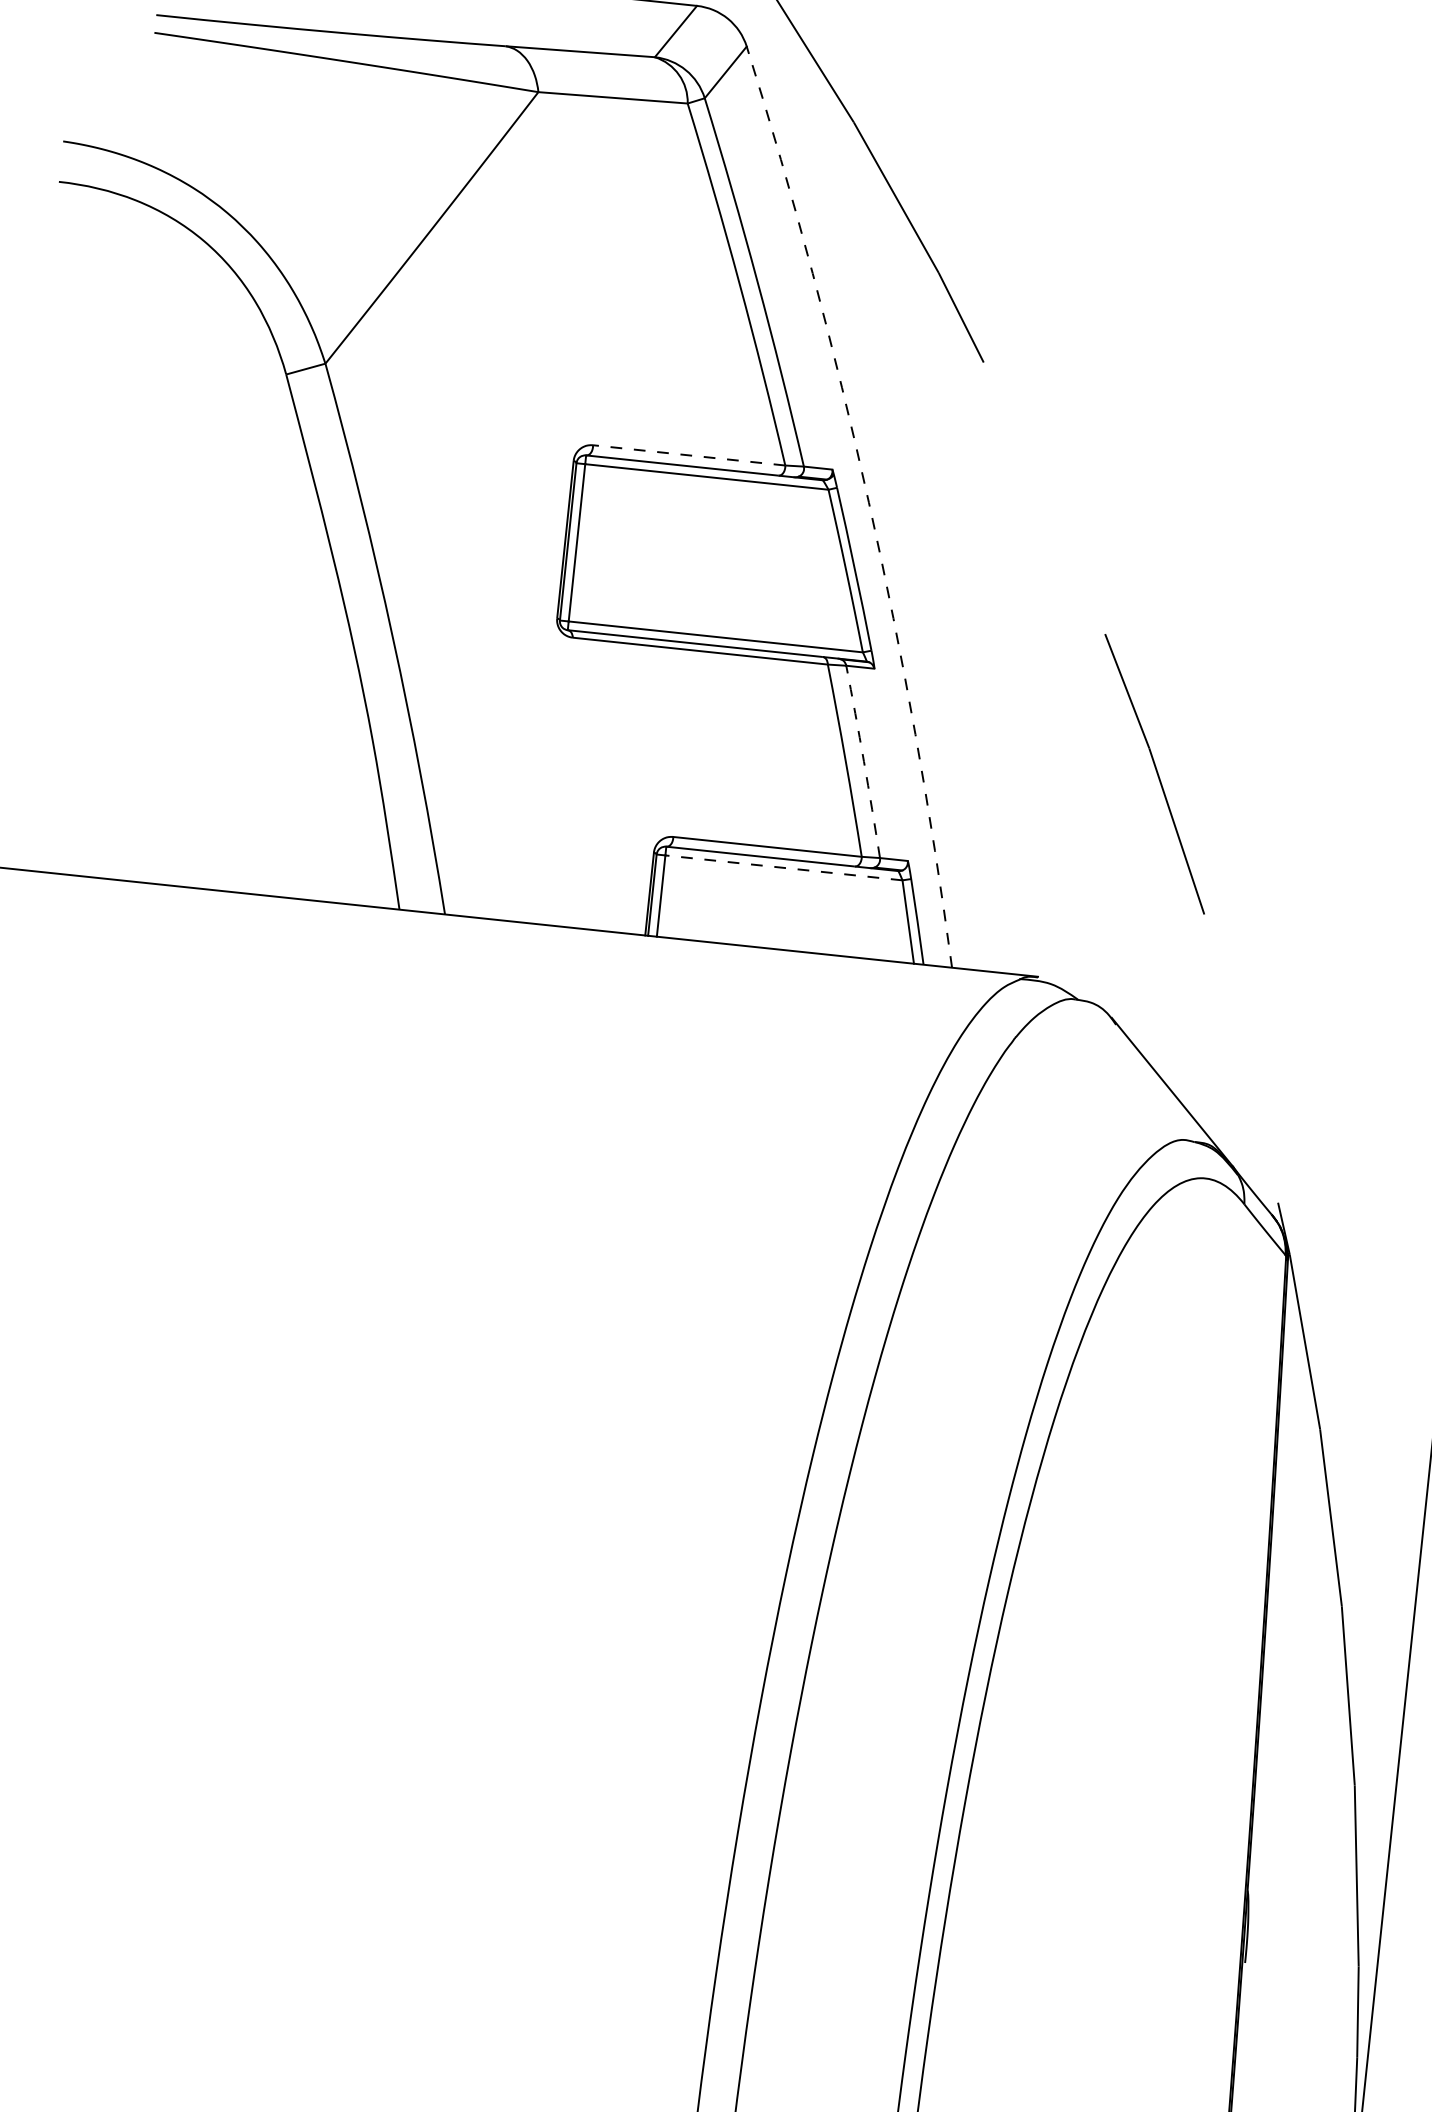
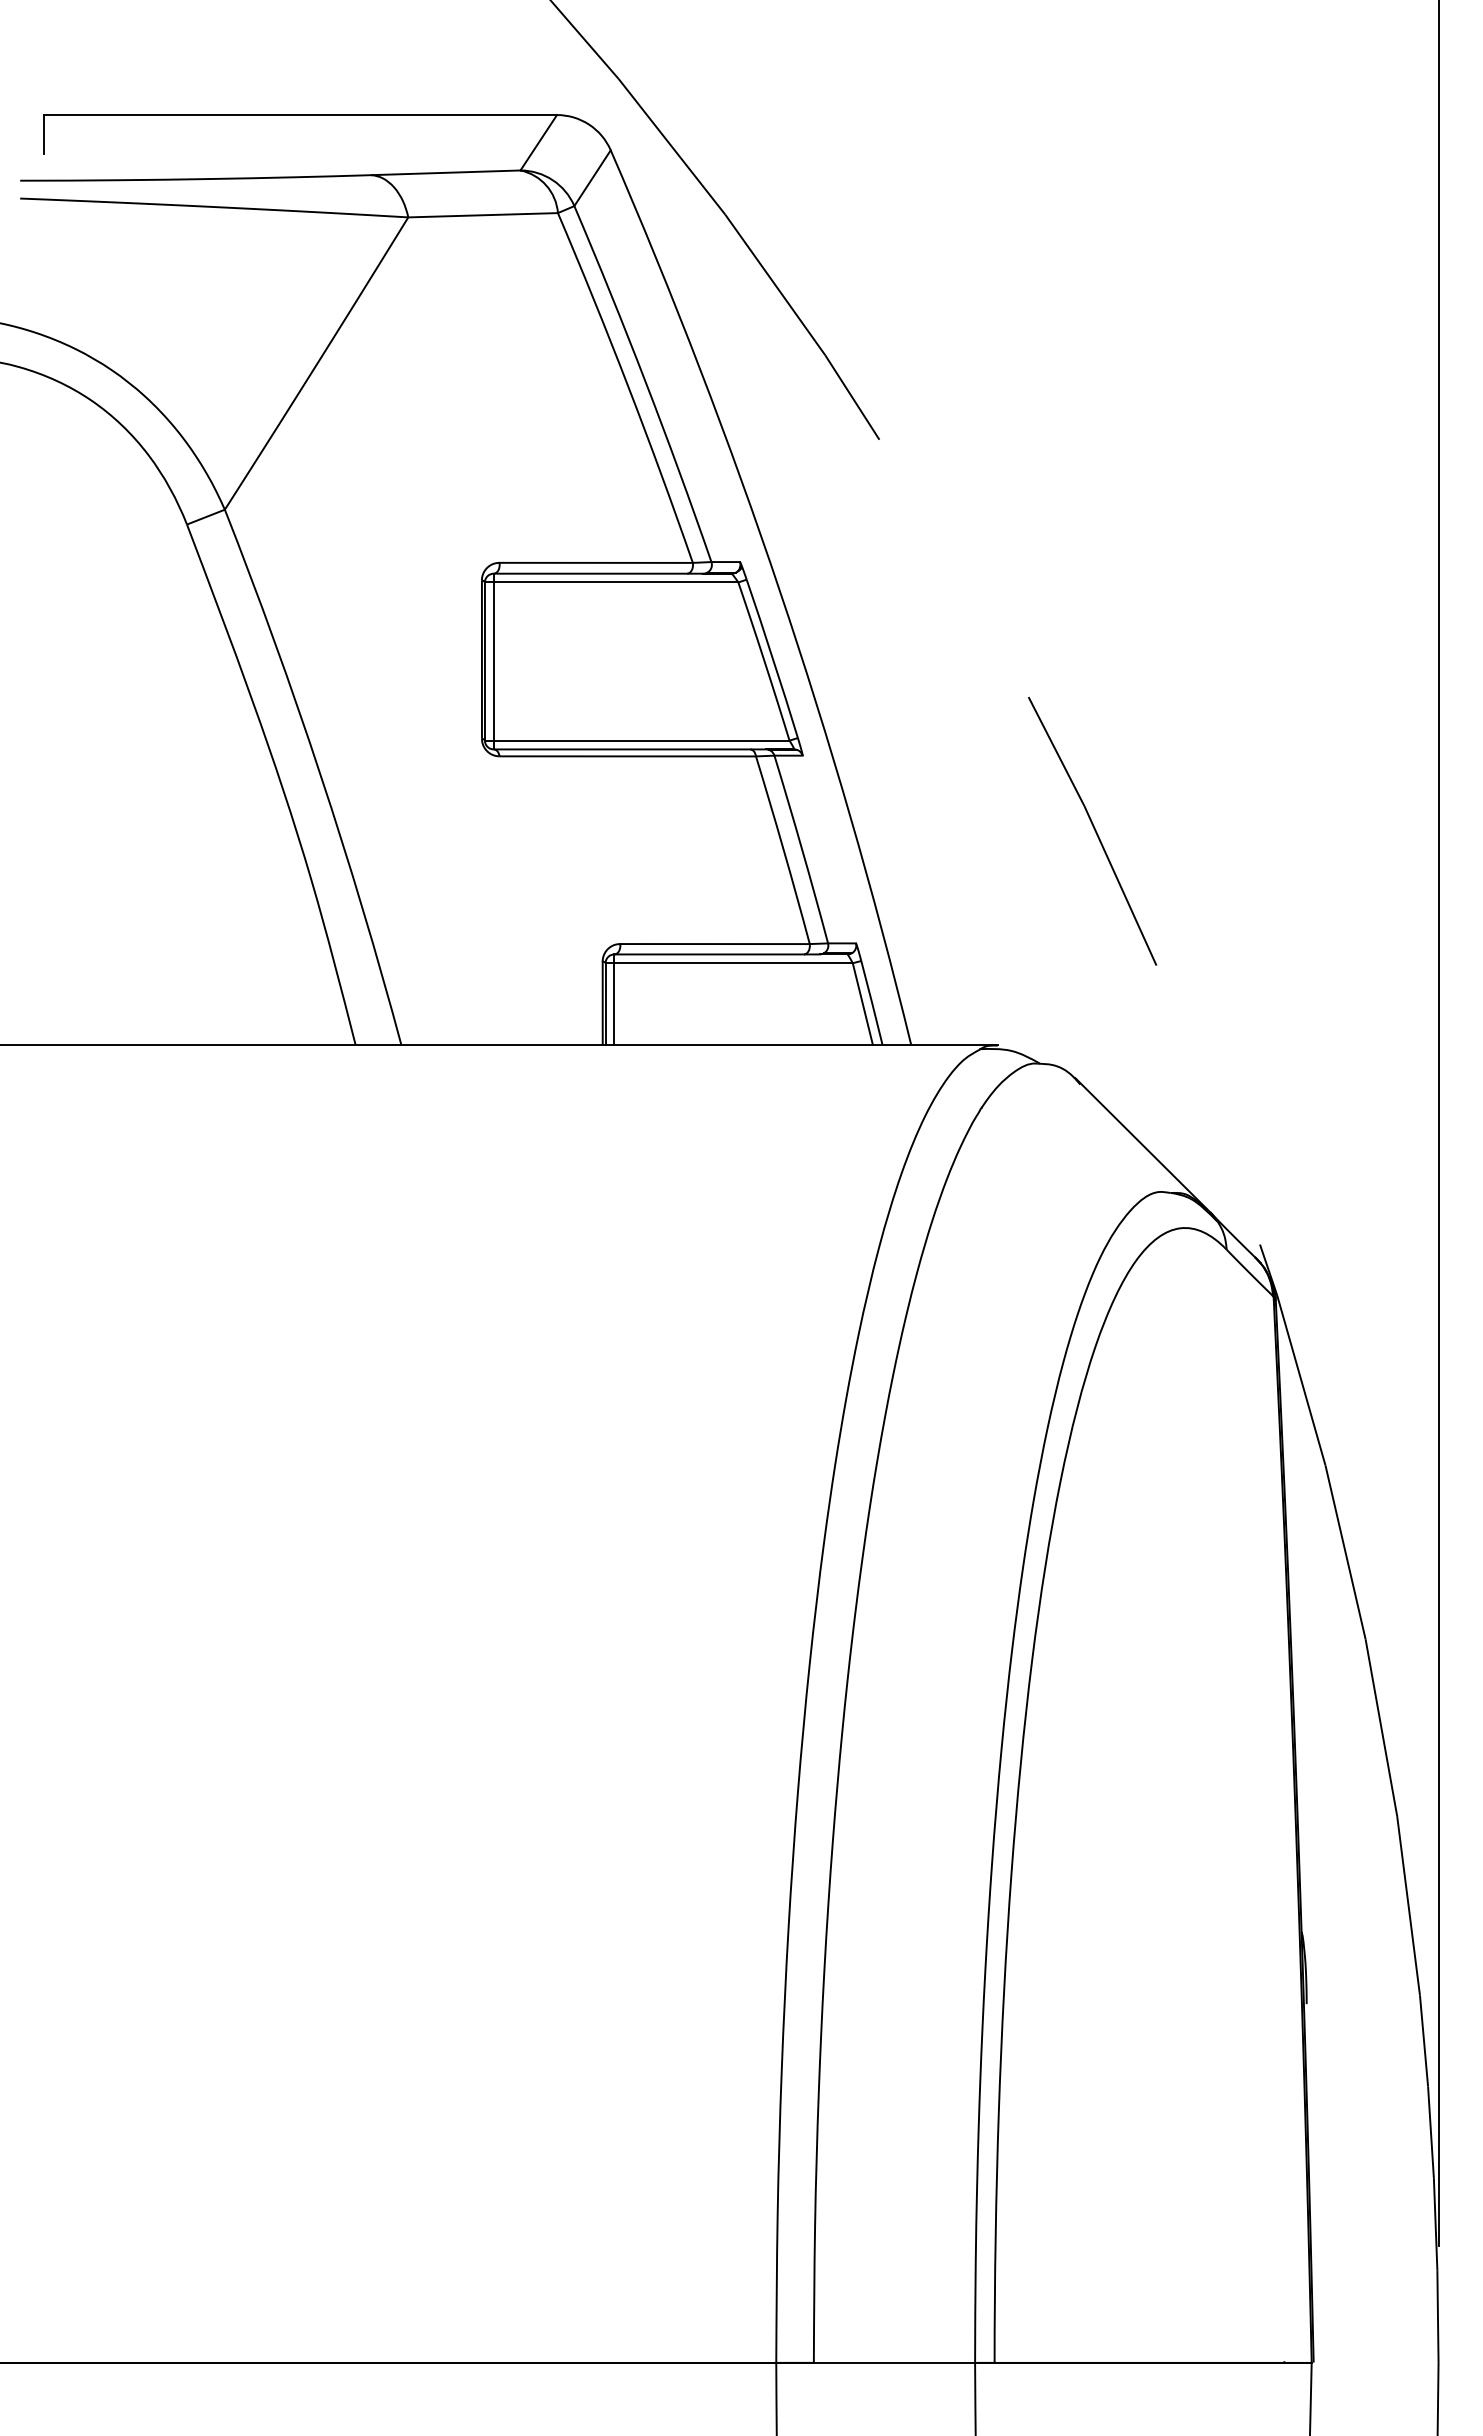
line: (689, 455) -> (596, 562), dashed -> solid
arc: (868, 503) -> (779, 591), dashed -> solid
arc: (864, 761) -> (802, 849), dashed -> solid
line: (783, 868) -> (733, 963), dashed -> solid

